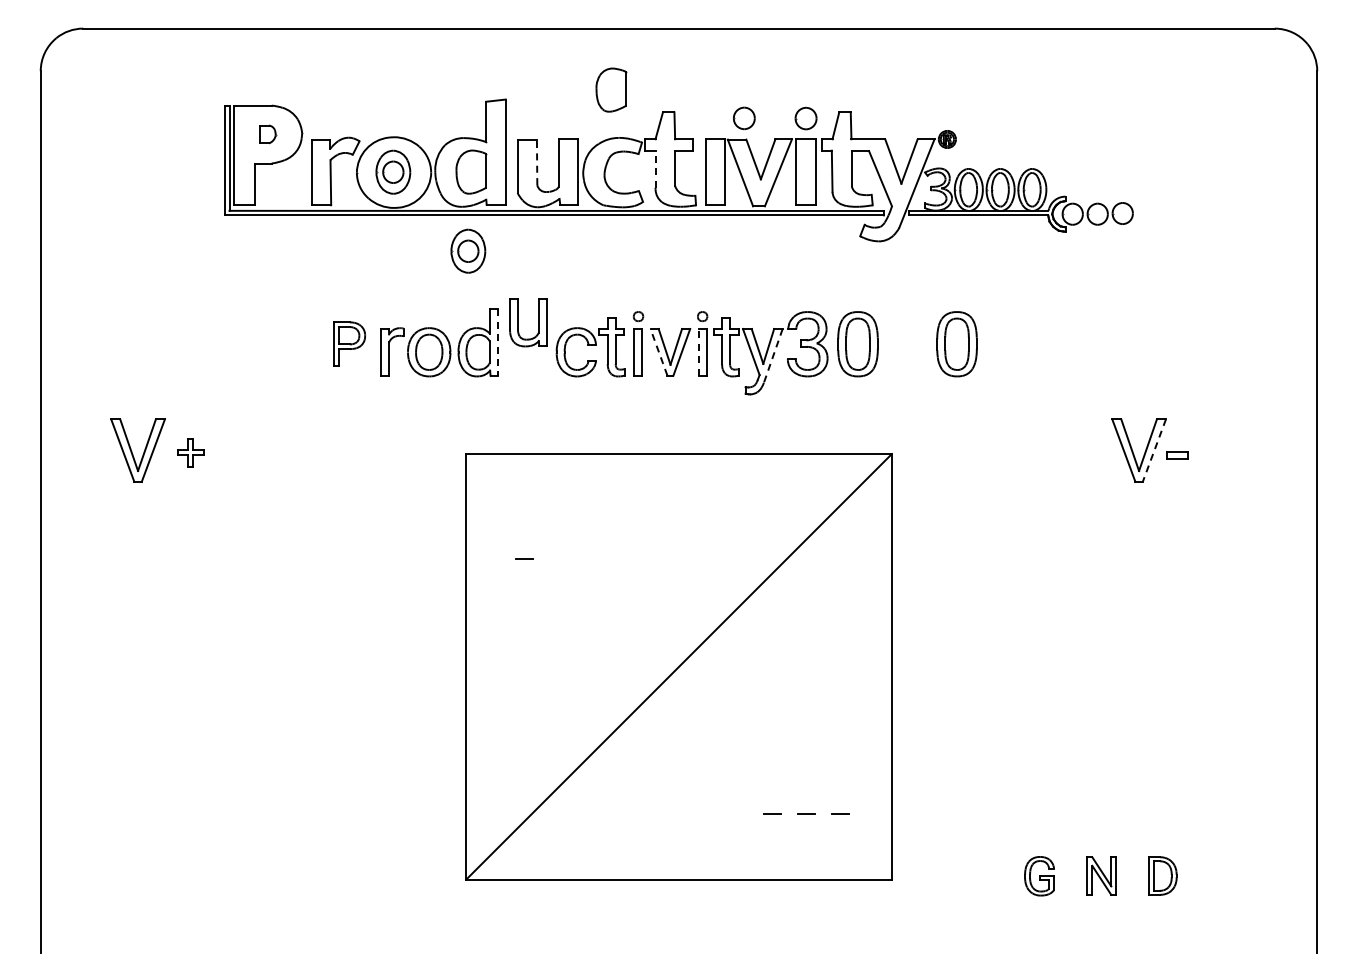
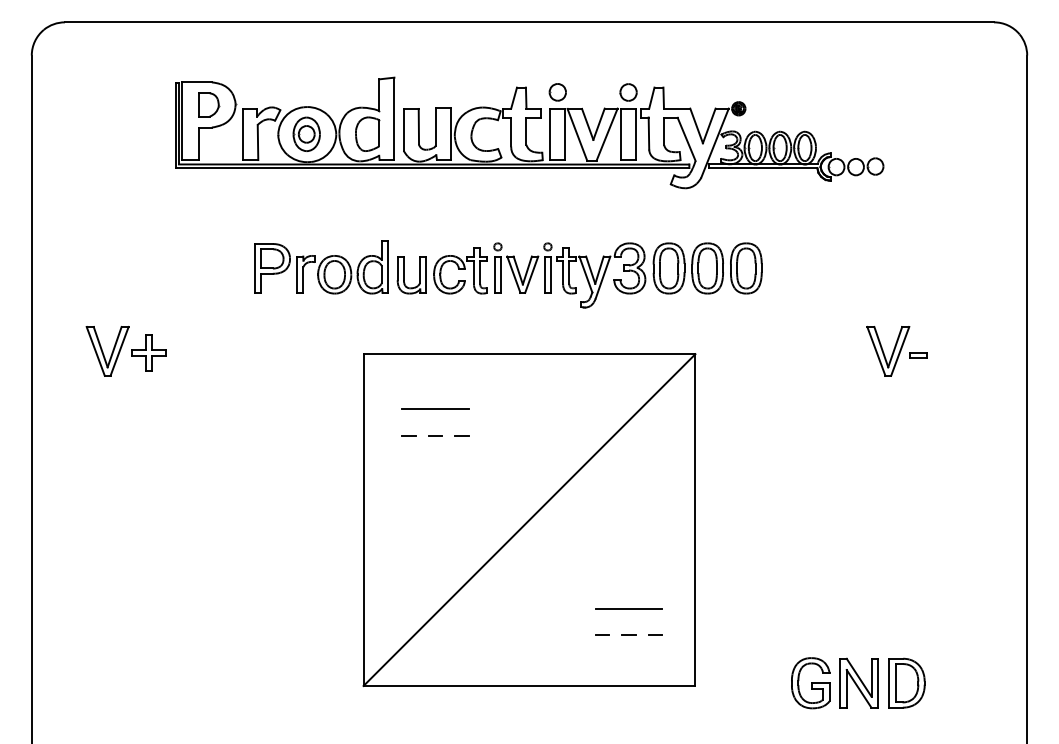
part: (611, 89) -> (476, 69), removed
part: (744, 118) -> (557, 92), moved
part: (268, 134) -> (209, 104), size x1.67
line: (537, 162) -> (419, 126), dashed -> solid
line: (655, 169) -> (511, 132), dashed -> solid
part: (468, 250) -> (365, 195), removed
part: (518, 322) -> (404, 274), moved
line: (497, 343) -> (387, 267), dashed -> solid
part: (349, 344) -> (272, 268), size x1.43
part: (907, 344) -> (707, 268), added
line: (698, 351) -> (544, 274), dashed -> solid
line: (658, 352) -> (513, 274), dashed -> solid
line: (773, 356) -> (603, 278), dashed -> solid
line: (1154, 451) -> (900, 352), dashed -> solid
part: (190, 452) -> (148, 352), size x1.67
line: (558, 525) -> (435, 409), added
line: (558, 558) -> (435, 435), added
line: (592, 558) -> (462, 435), added
line: (806, 780) -> (628, 608), added
part: (1101, 875) -> (858, 682), size x1.67
part: (1162, 875) -> (906, 682), size x1.67
part: (1039, 876) -> (810, 683), size x1.67

